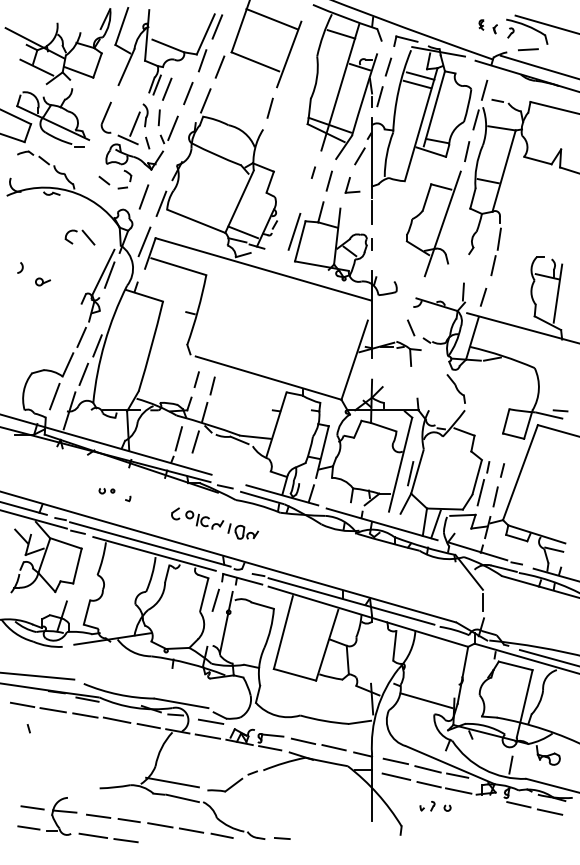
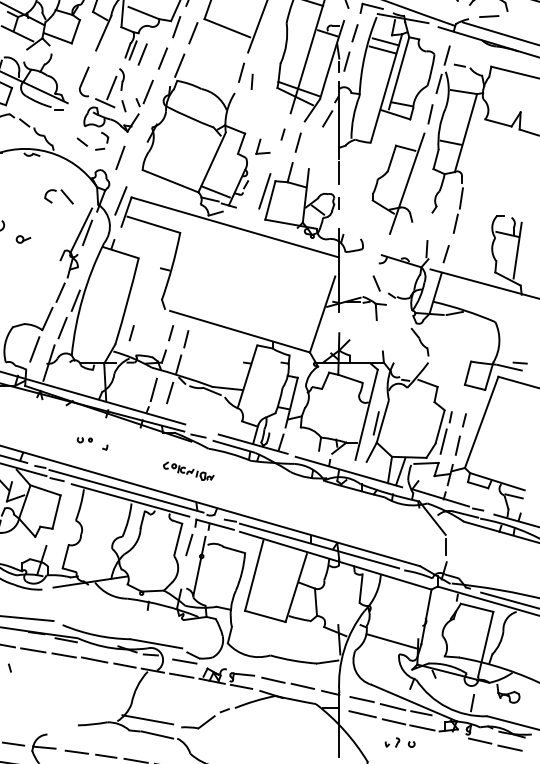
line: (158, 117) -> (251, 81), moved
part: (352, 185) -> (262, 146), moved
line: (161, 203) -> (137, 164), removed
line: (155, 379) -> (131, 333), added
part: (215, 523) -> (189, 471), size x0.6

